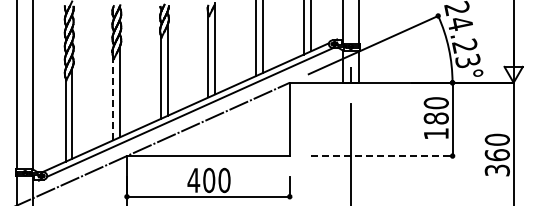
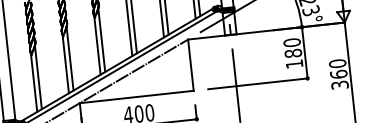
line: (113, 98) -> (65, 63), dashed -> solid
line: (382, 156) -> (258, 84), dashed -> solid

